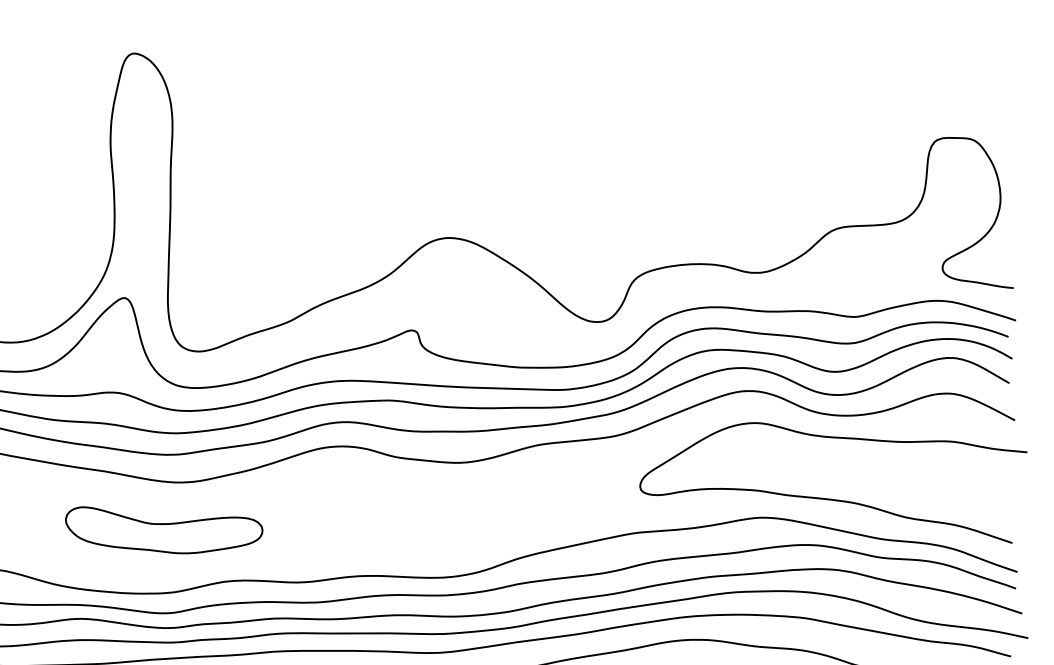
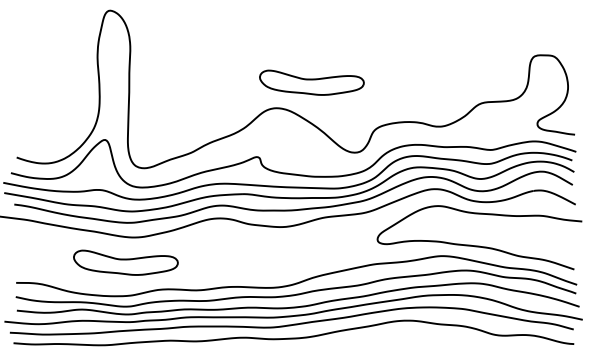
part: (515, 189) -> (311, 82), added

